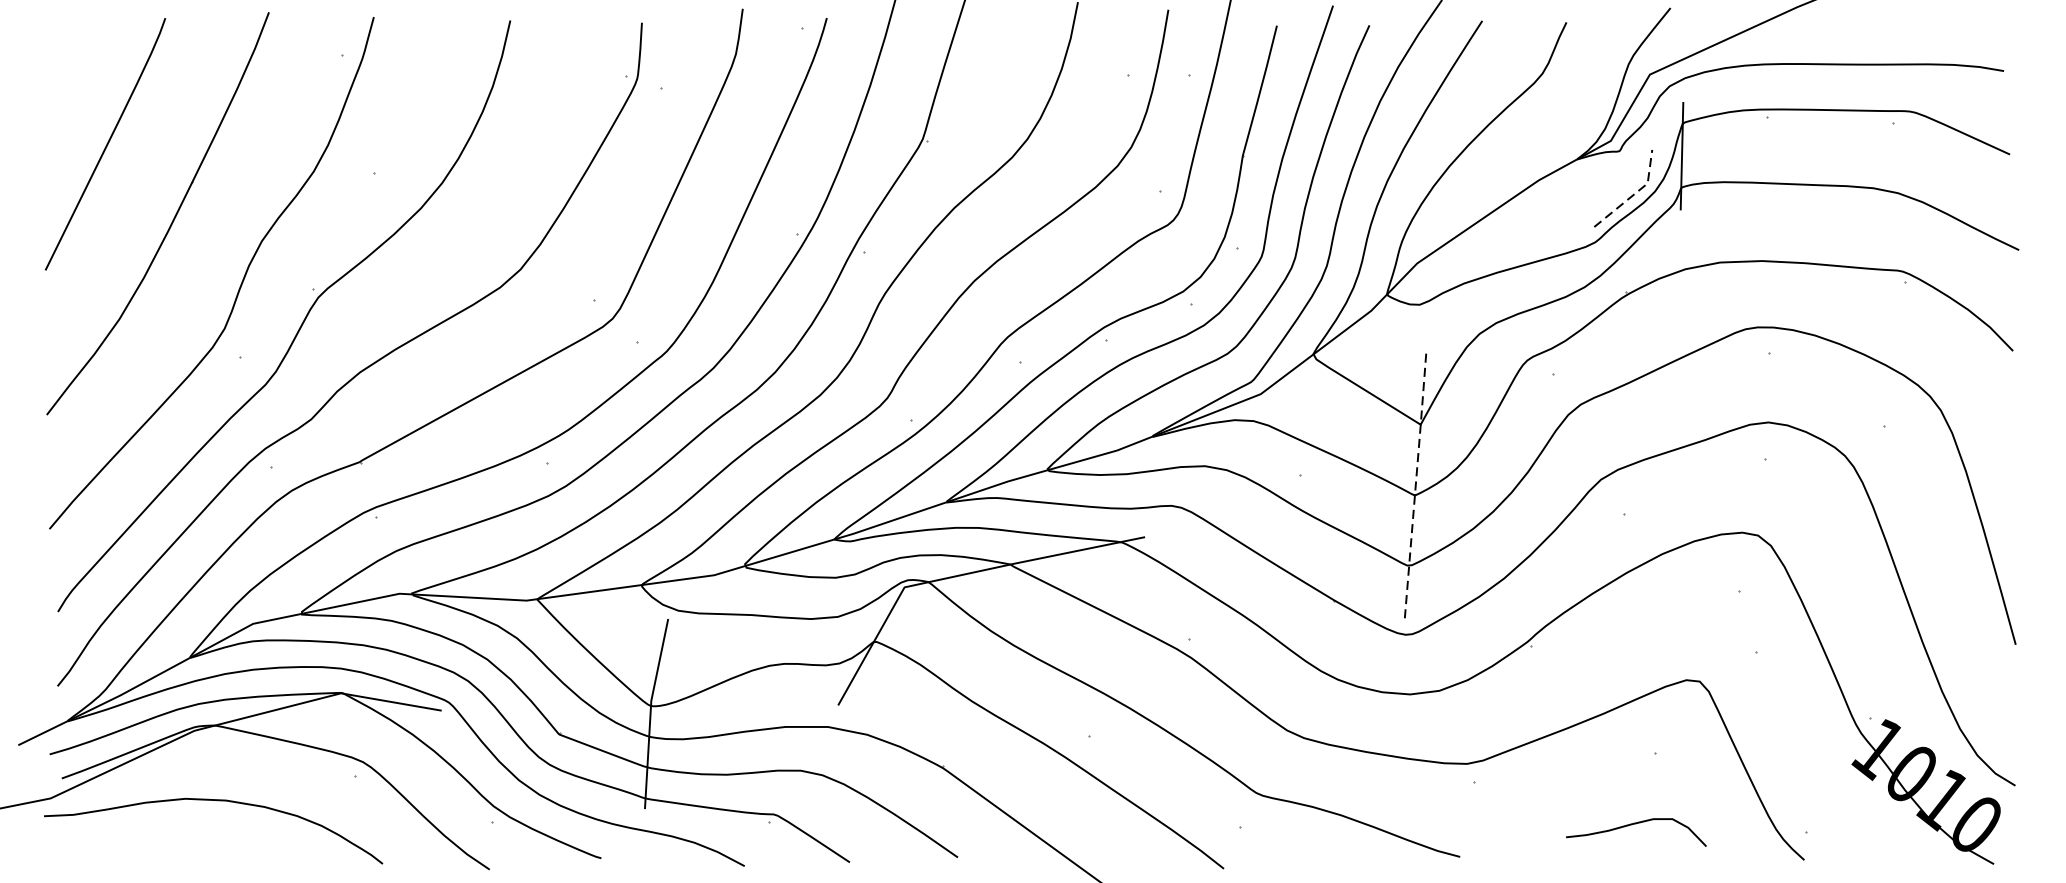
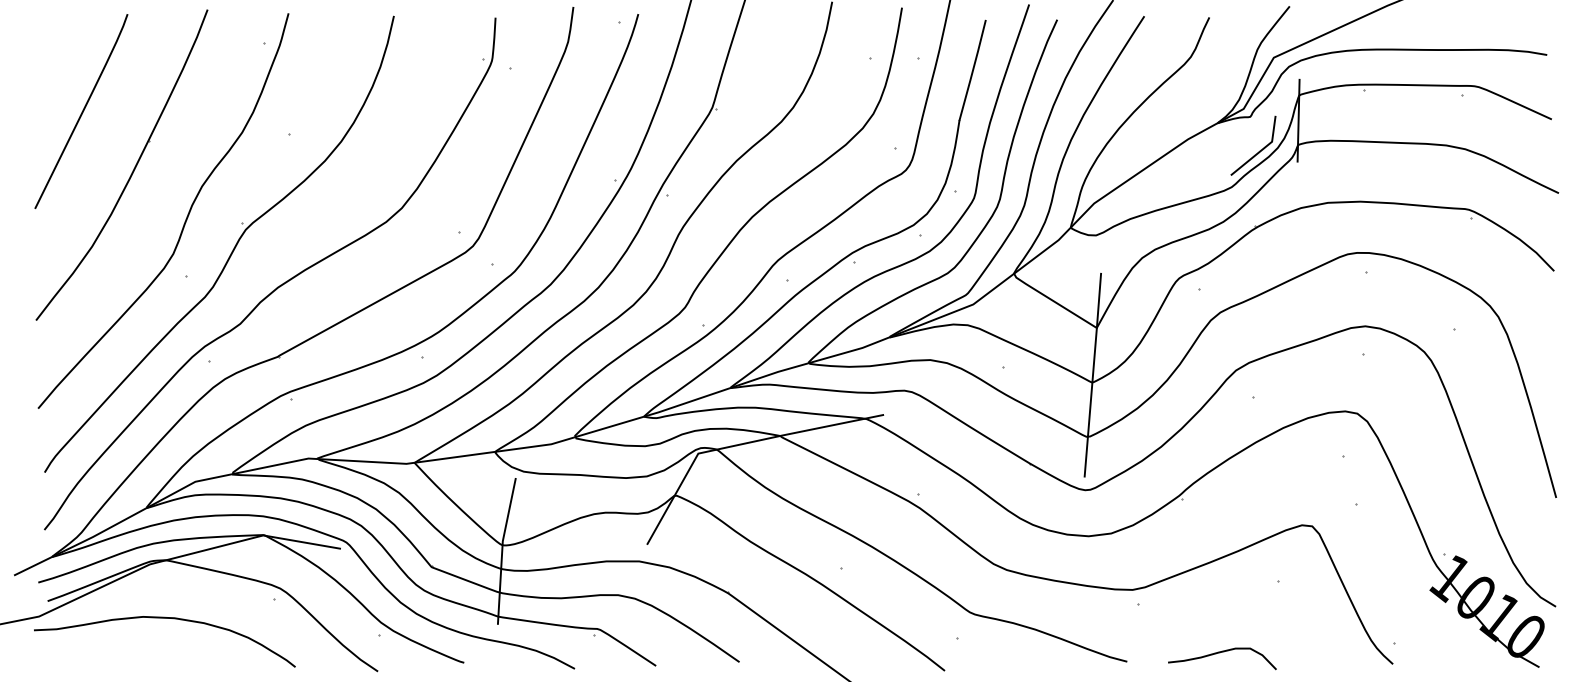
line: (1635, 193) -> (1262, 149), dashed -> solid
line: (1416, 484) -> (1093, 374), dashed -> solid
curve: (1633, 825) -> (1220, 653), moved

